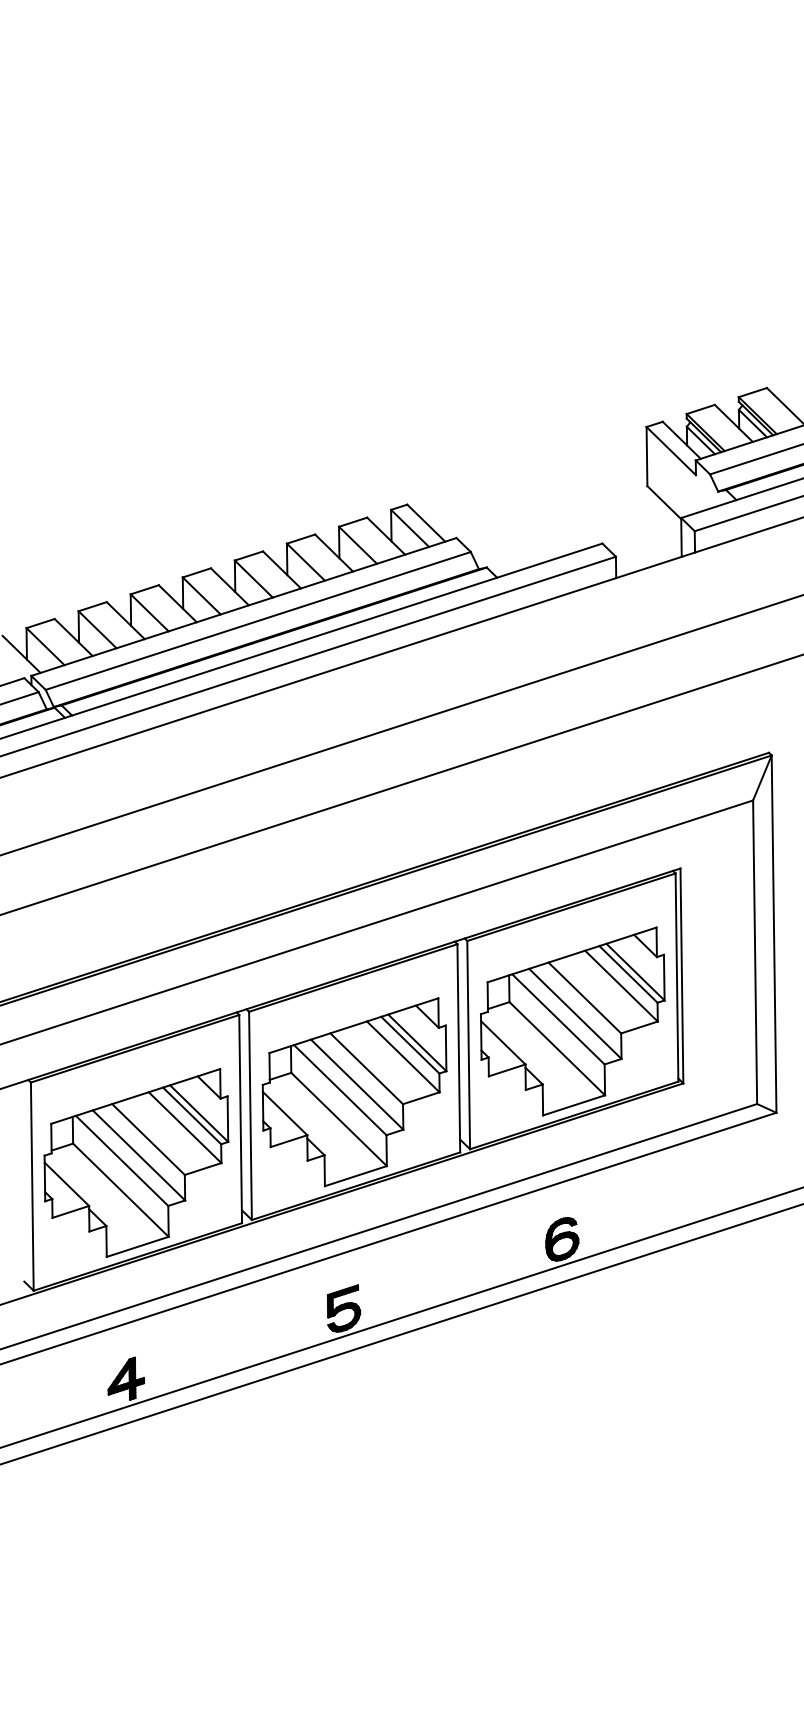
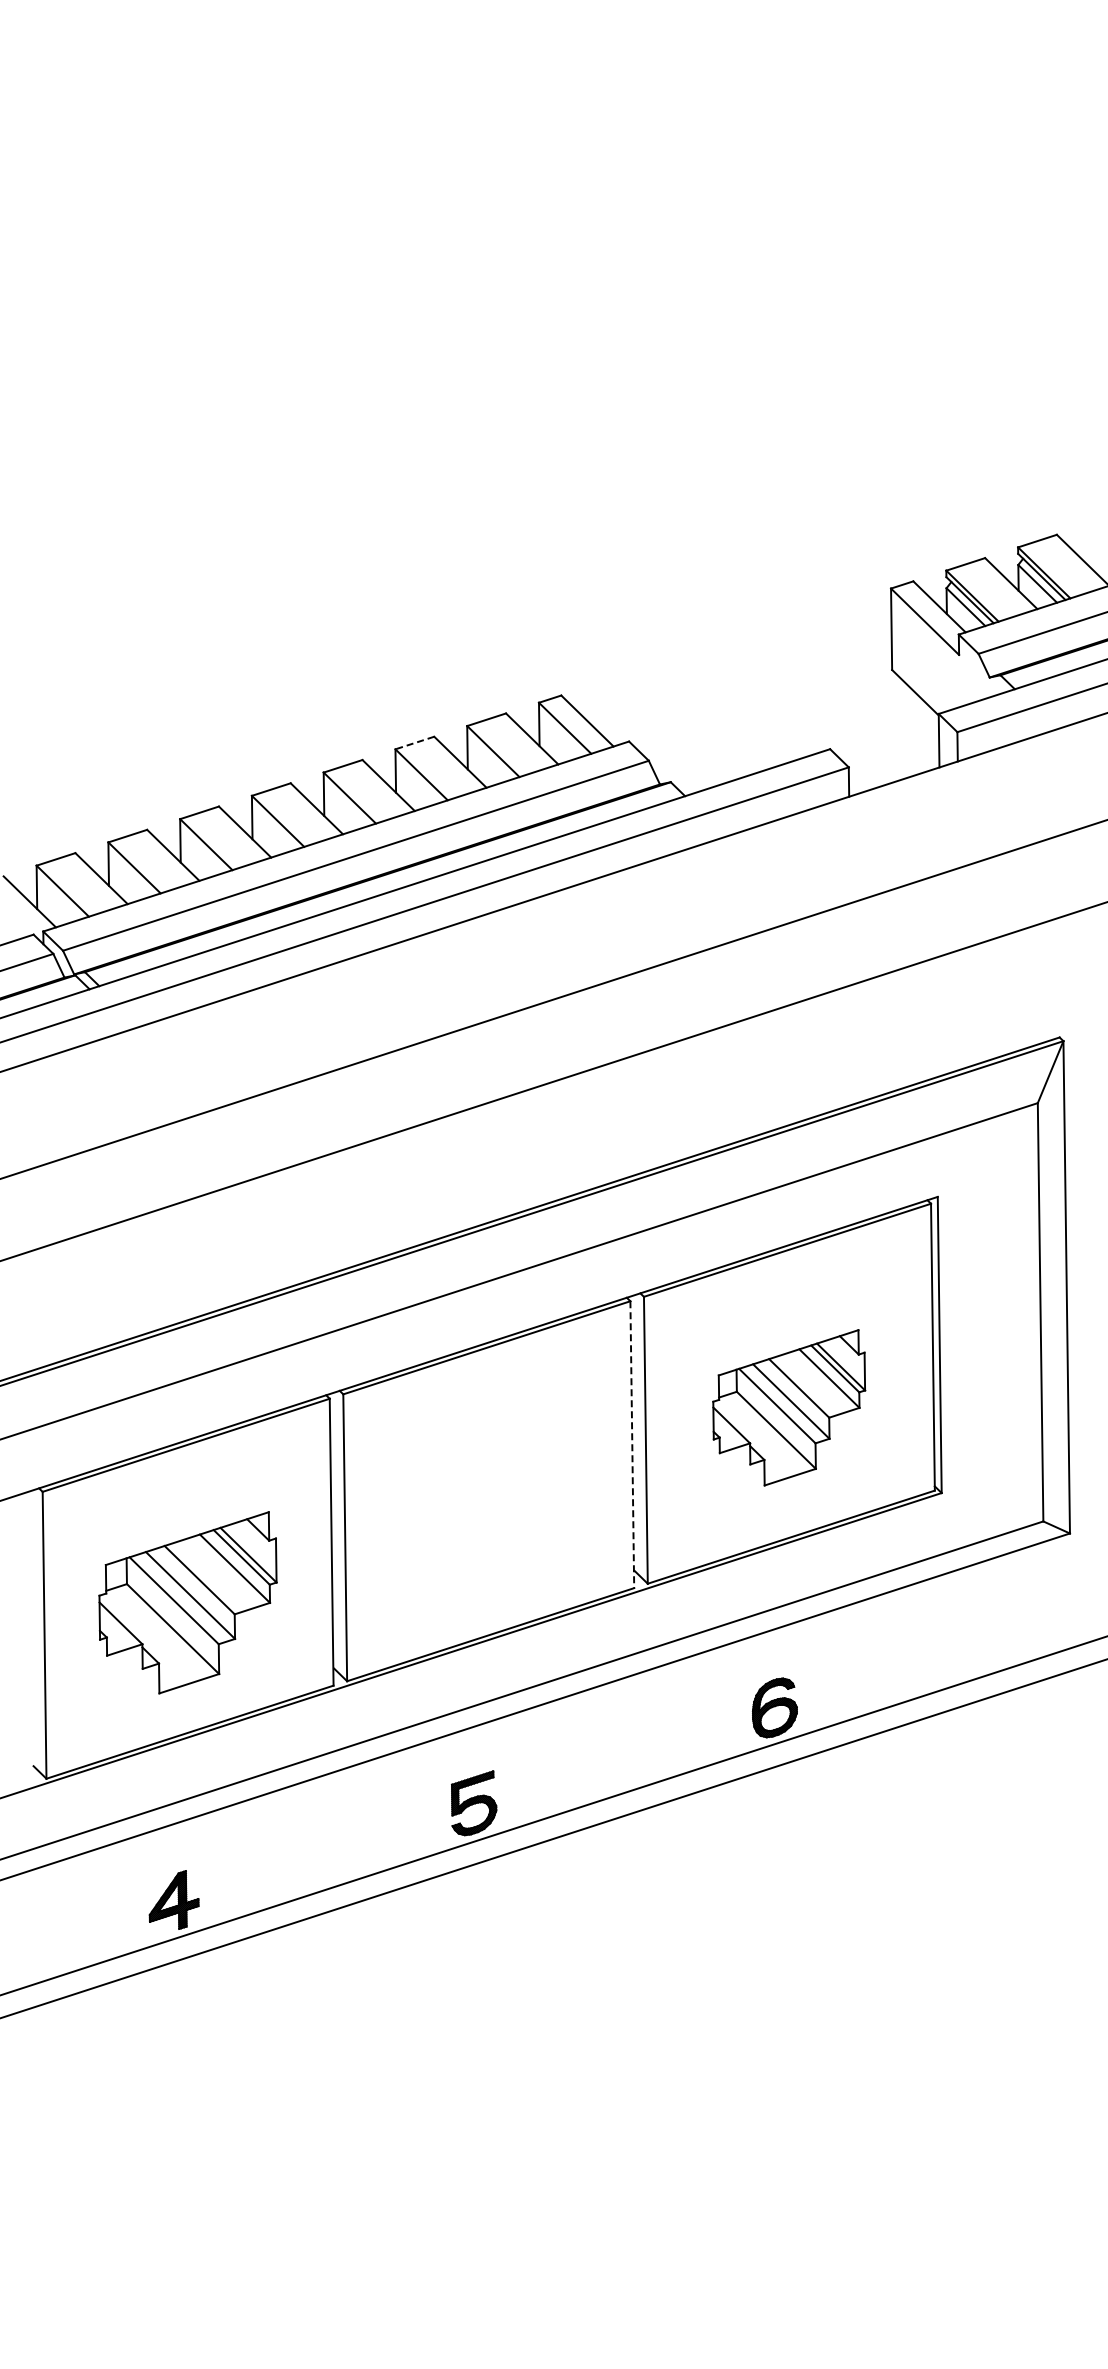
line: (300, 539) -> (414, 743), solid -> dashed
part: (572, 1021) -> (788, 1407), size x0.6
line: (458, 1048) -> (632, 1445), solid -> dashed
part: (354, 1091) -> (488, 1504), removed
part: (136, 1162) -> (187, 1602), size x0.7

